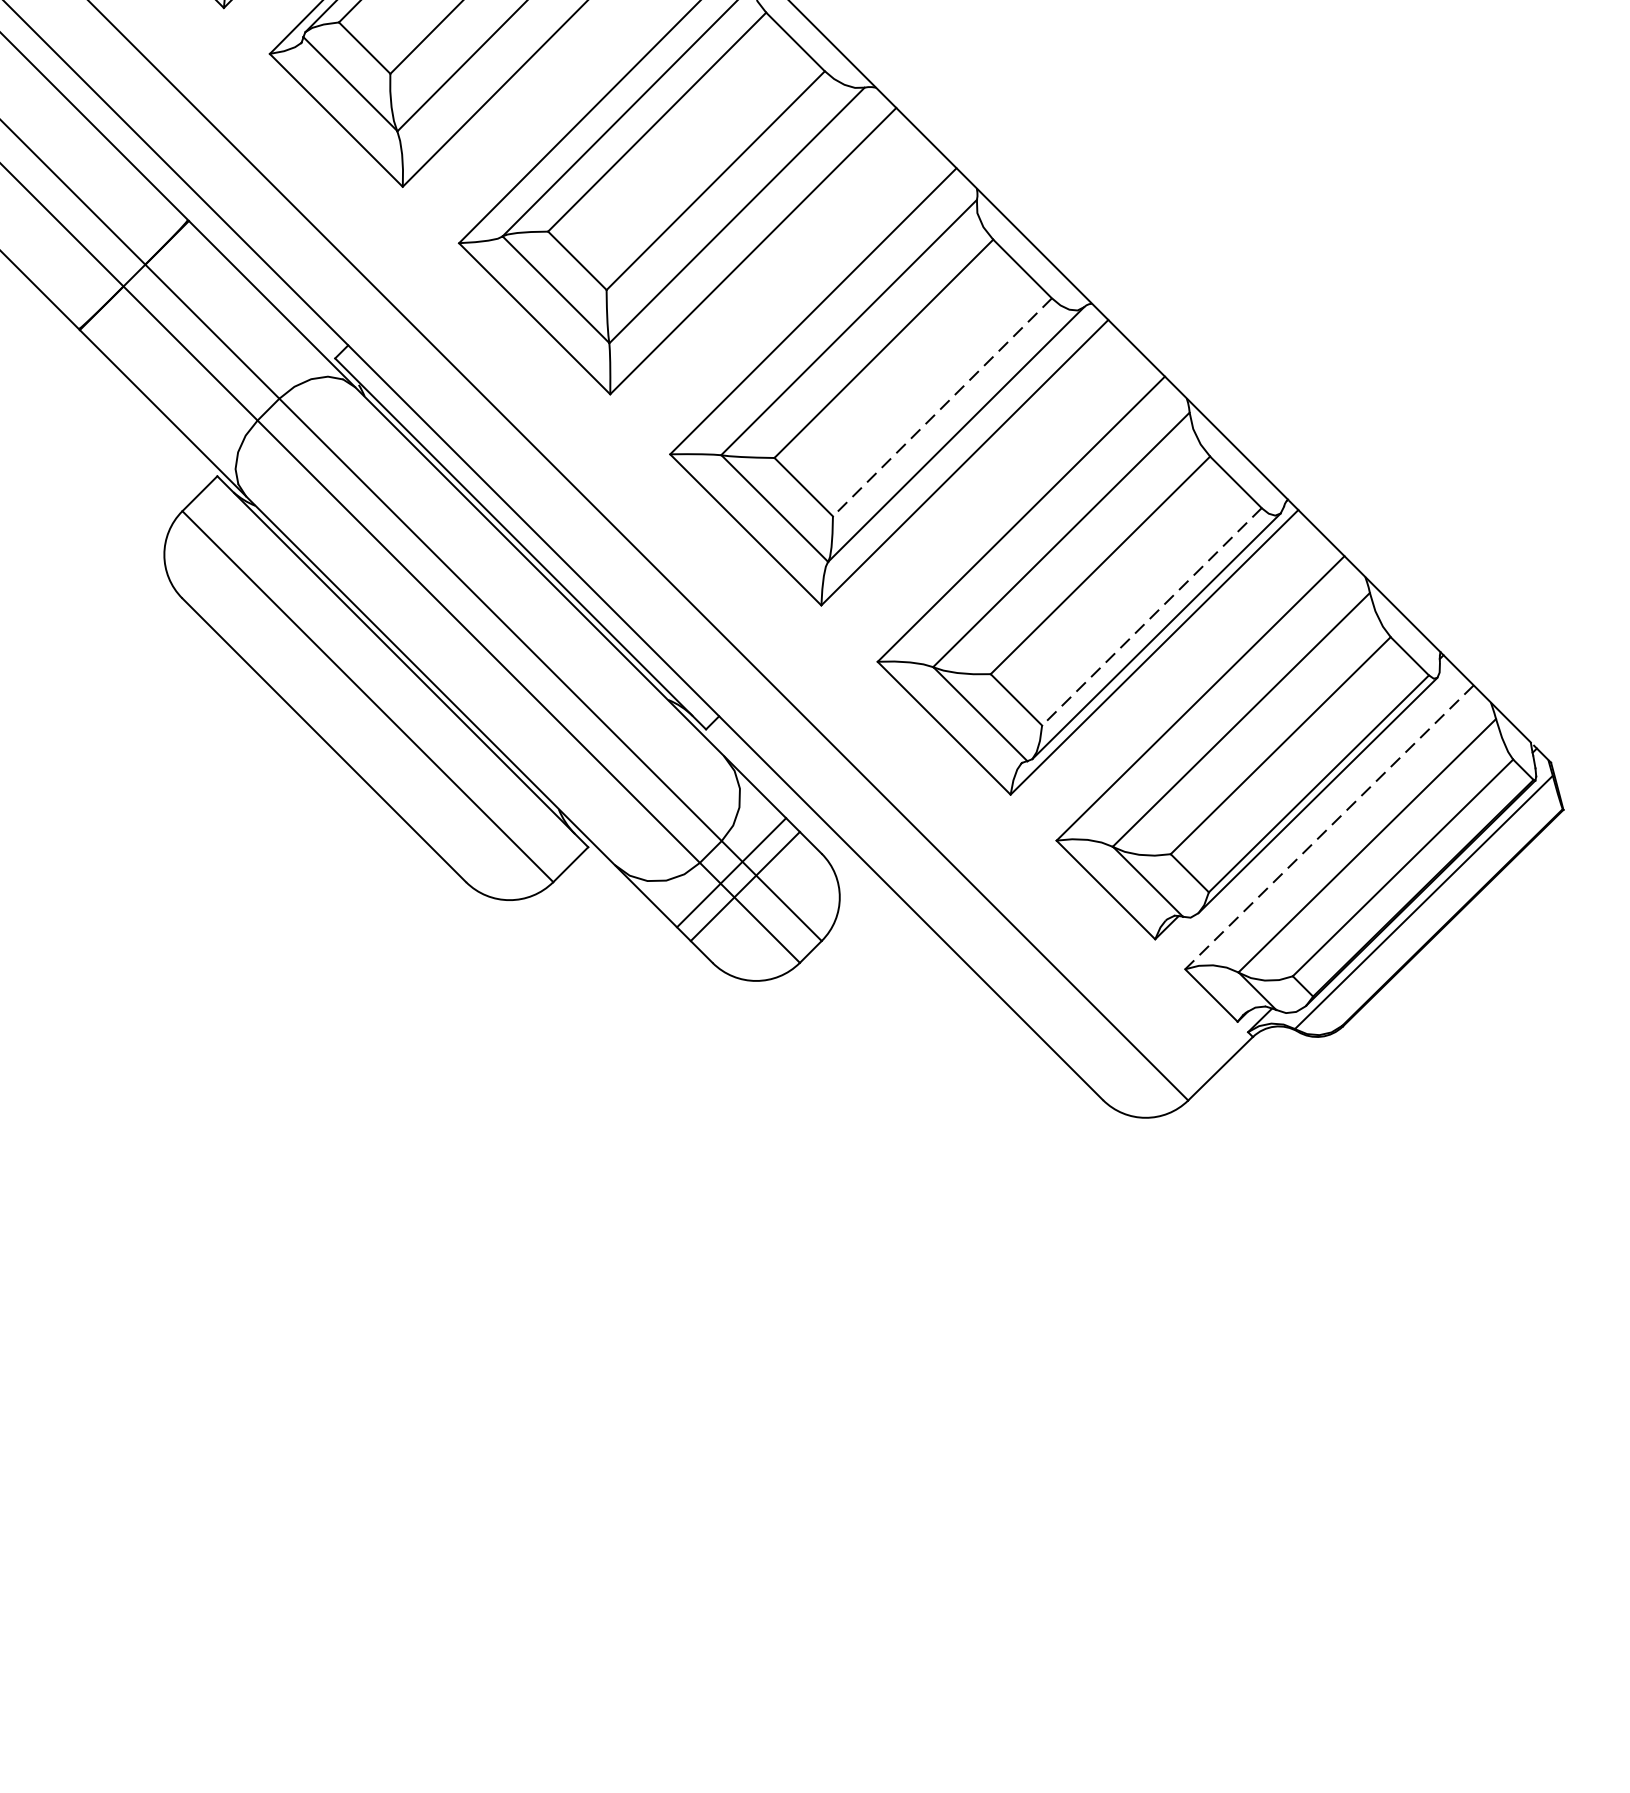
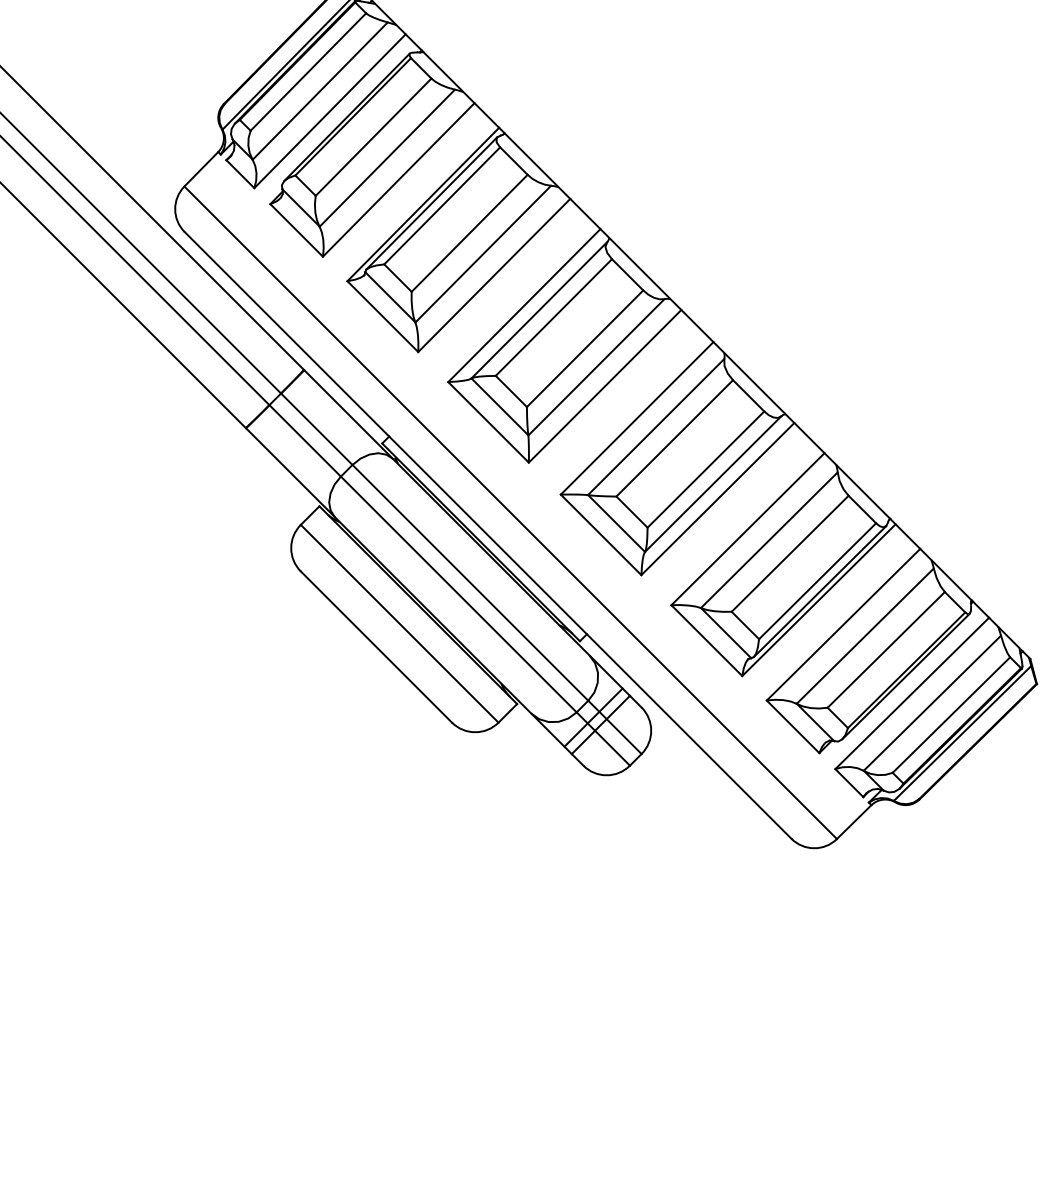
line: (941, 407) -> (705, 469), dashed -> solid
line: (1151, 617) -> (817, 581), dashed -> solid
line: (1329, 827) -> (912, 693), dashed -> solid

